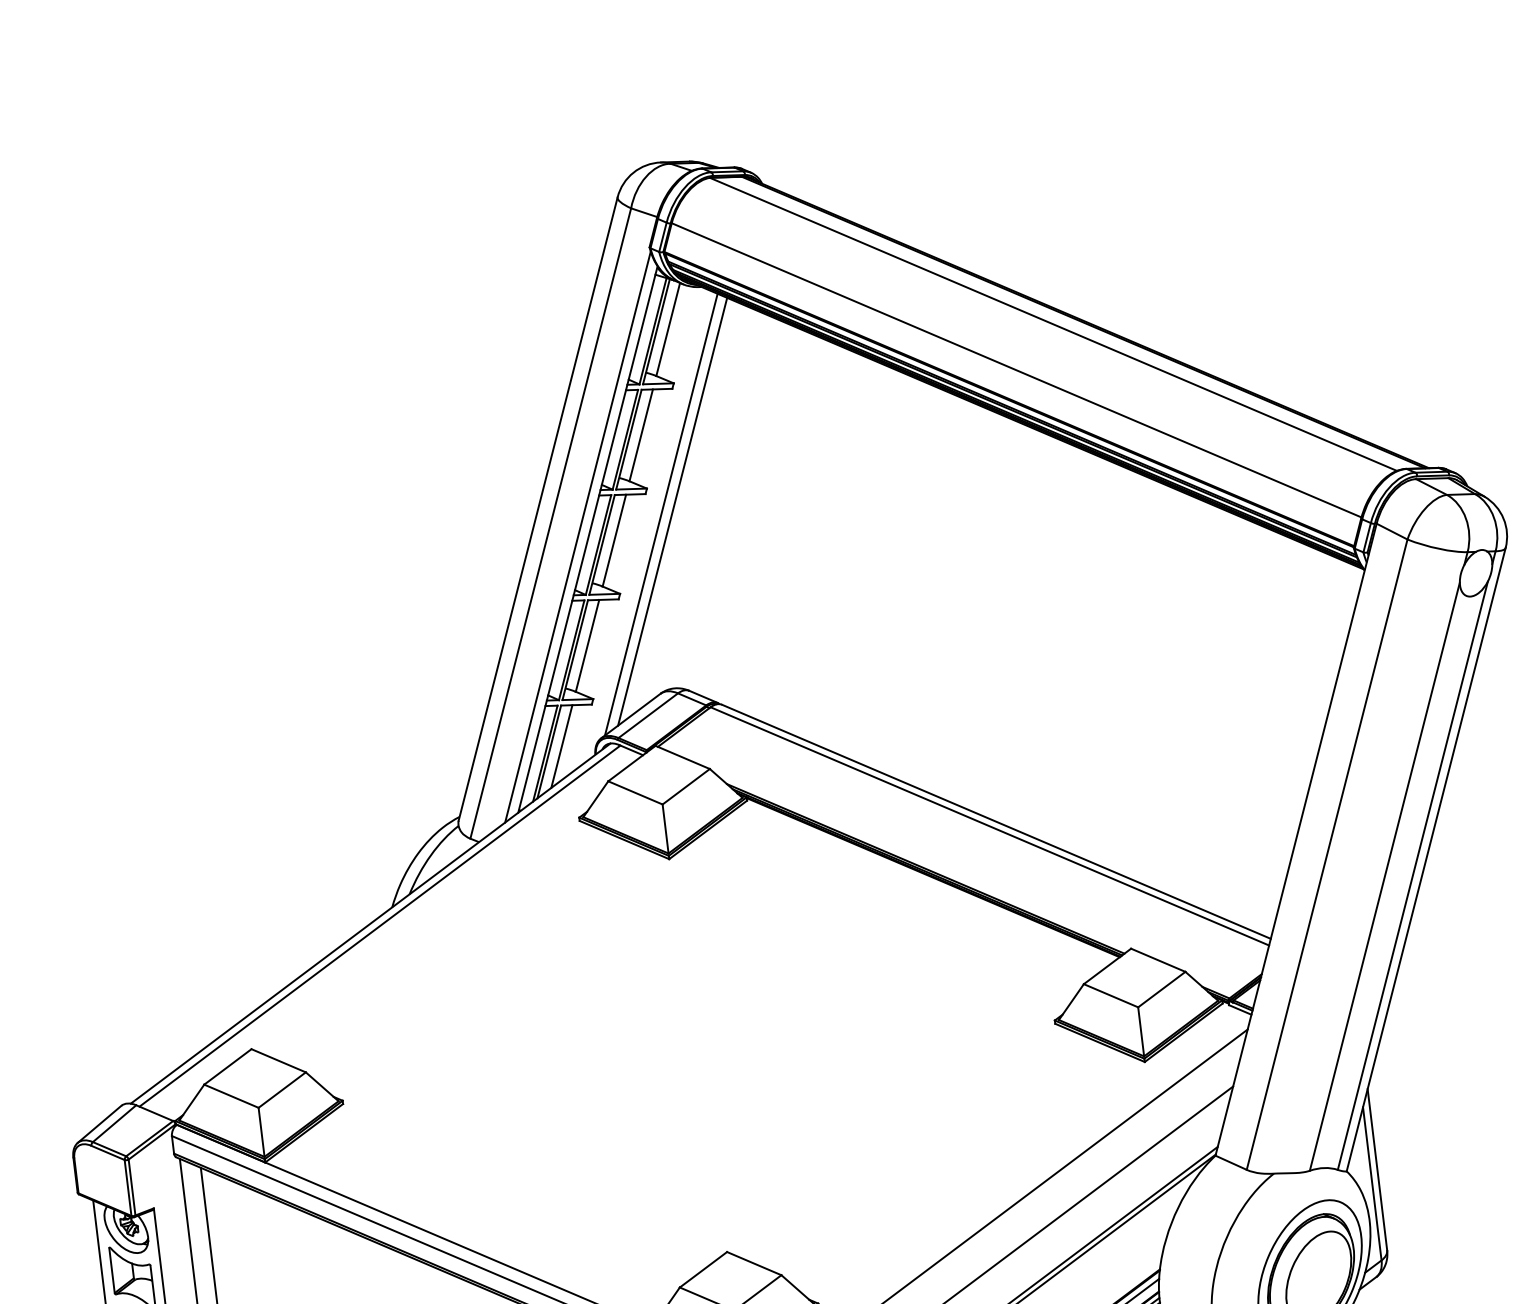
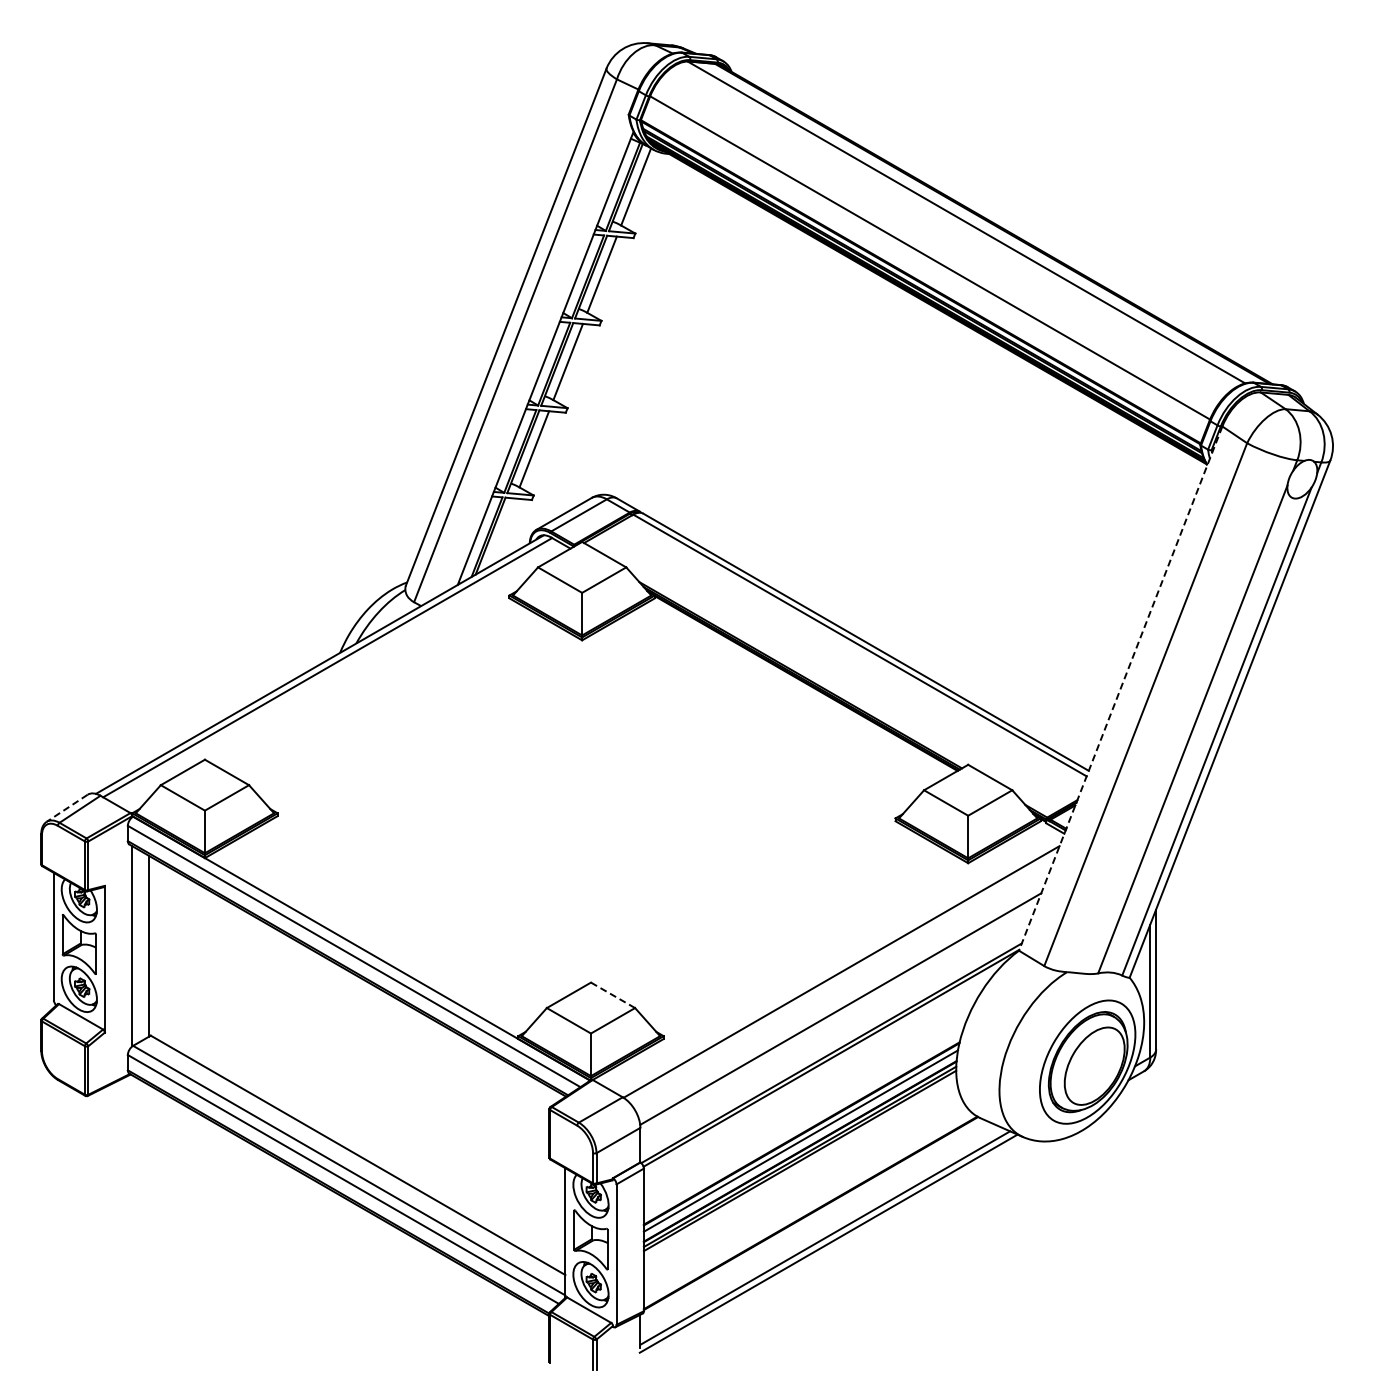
line: (671, 510) -> (620, 342), removed
line: (661, 514) -> (611, 344), removed
line: (578, 537) -> (537, 355), removed
line: (561, 746) -> (501, 532), removed
line: (1295, 840) -> (1120, 689), solid -> dashed
line: (100, 1124) -> (67, 808), solid -> dashed
line: (754, 1263) -> (613, 995), solid -> dashed

